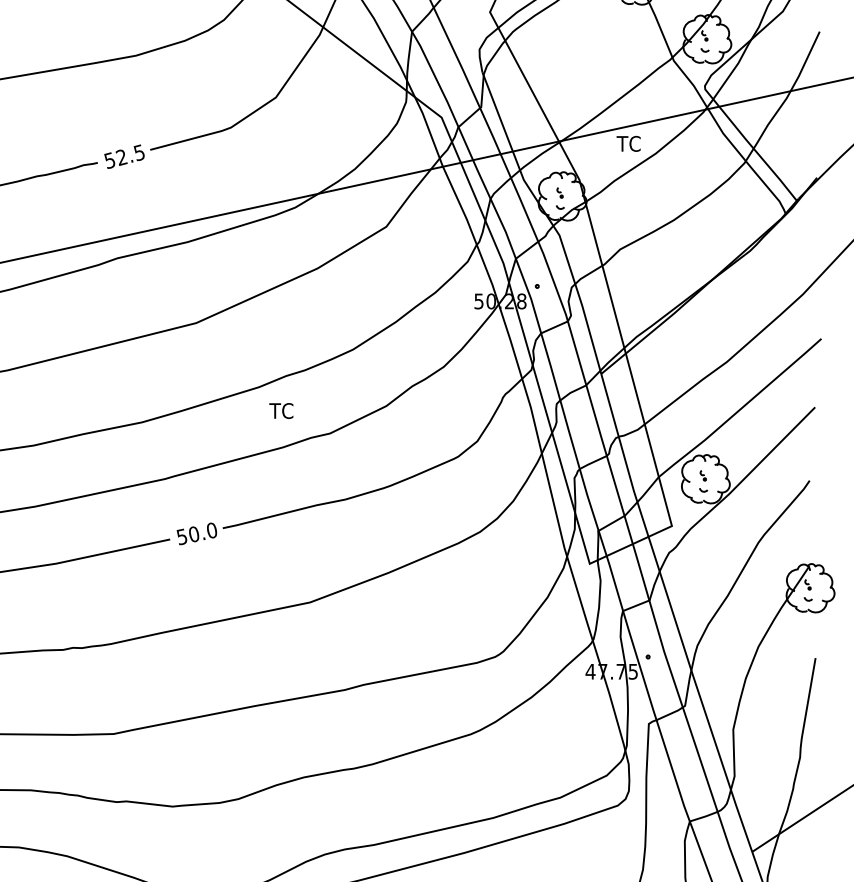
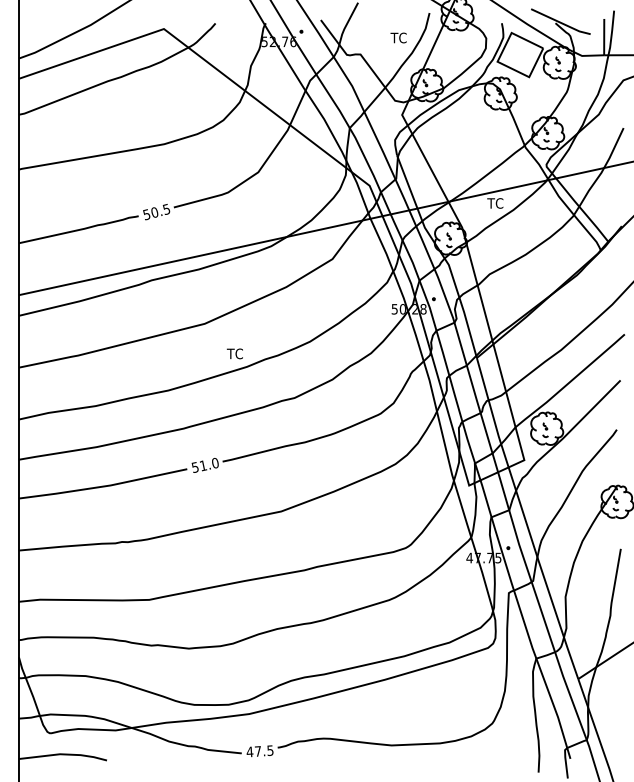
text: (121, 157) -> (154, 212), 52.5 -> 50.5
text: (280, 410) -> (234, 353), moved
text: (194, 533) -> (203, 465), 50.0 -> 51.0

